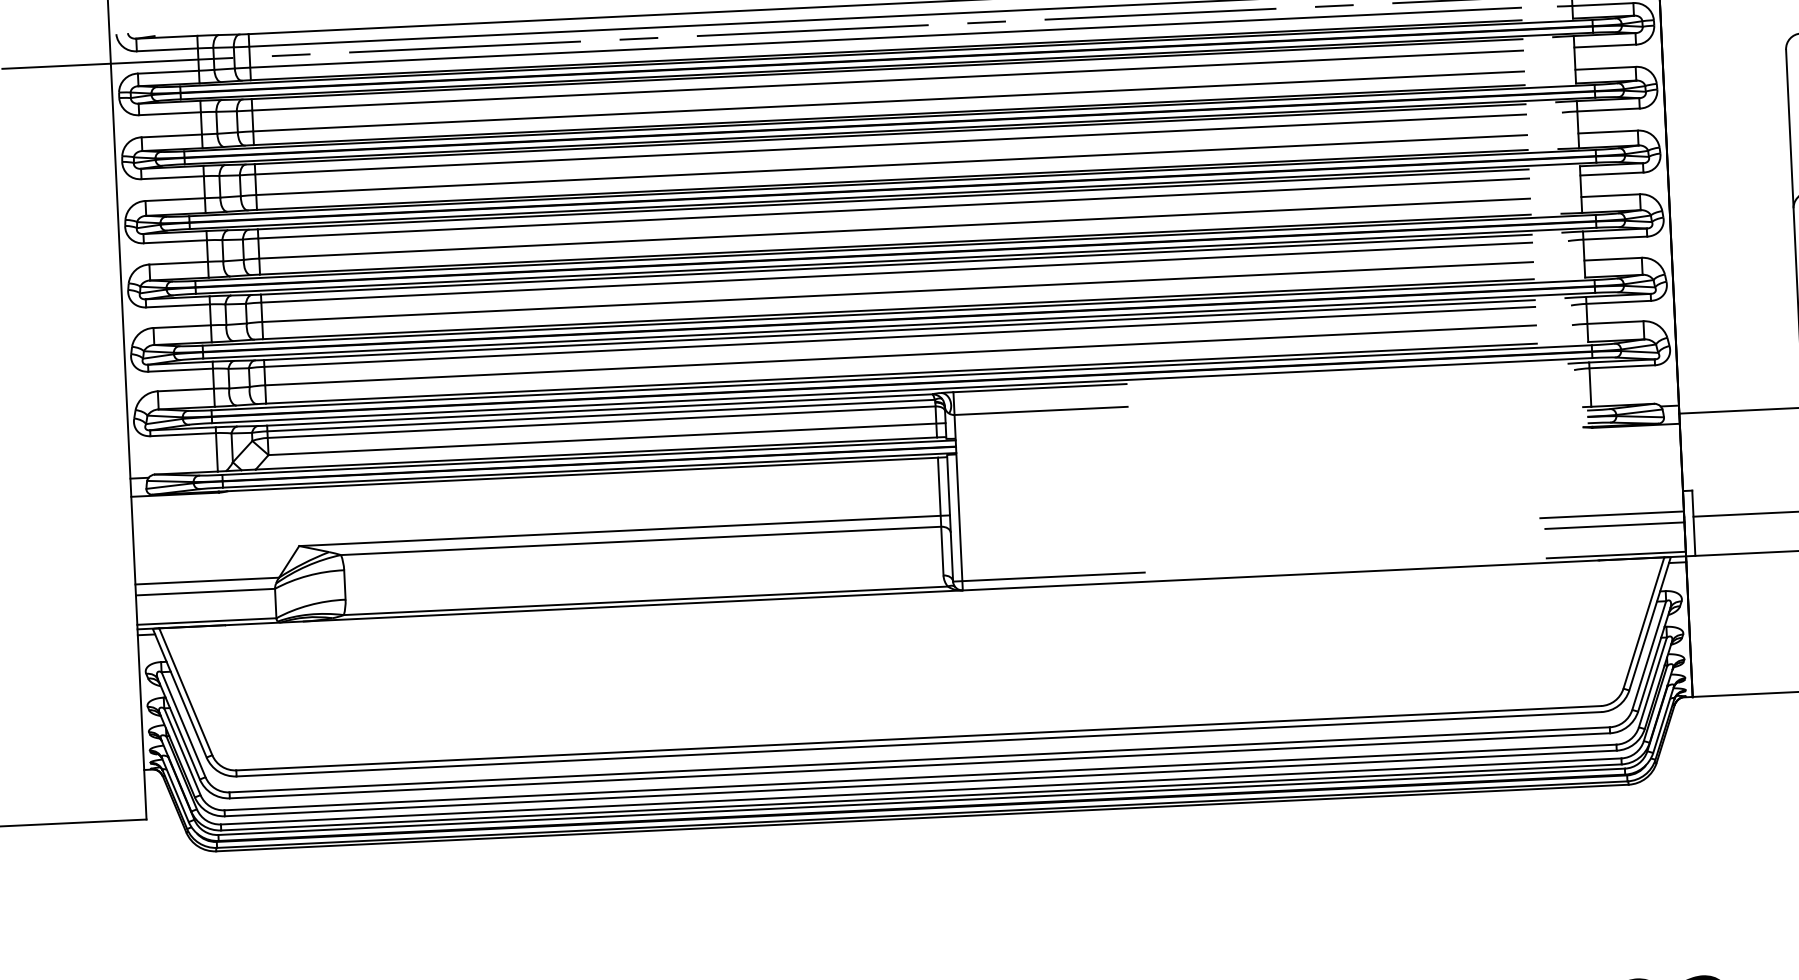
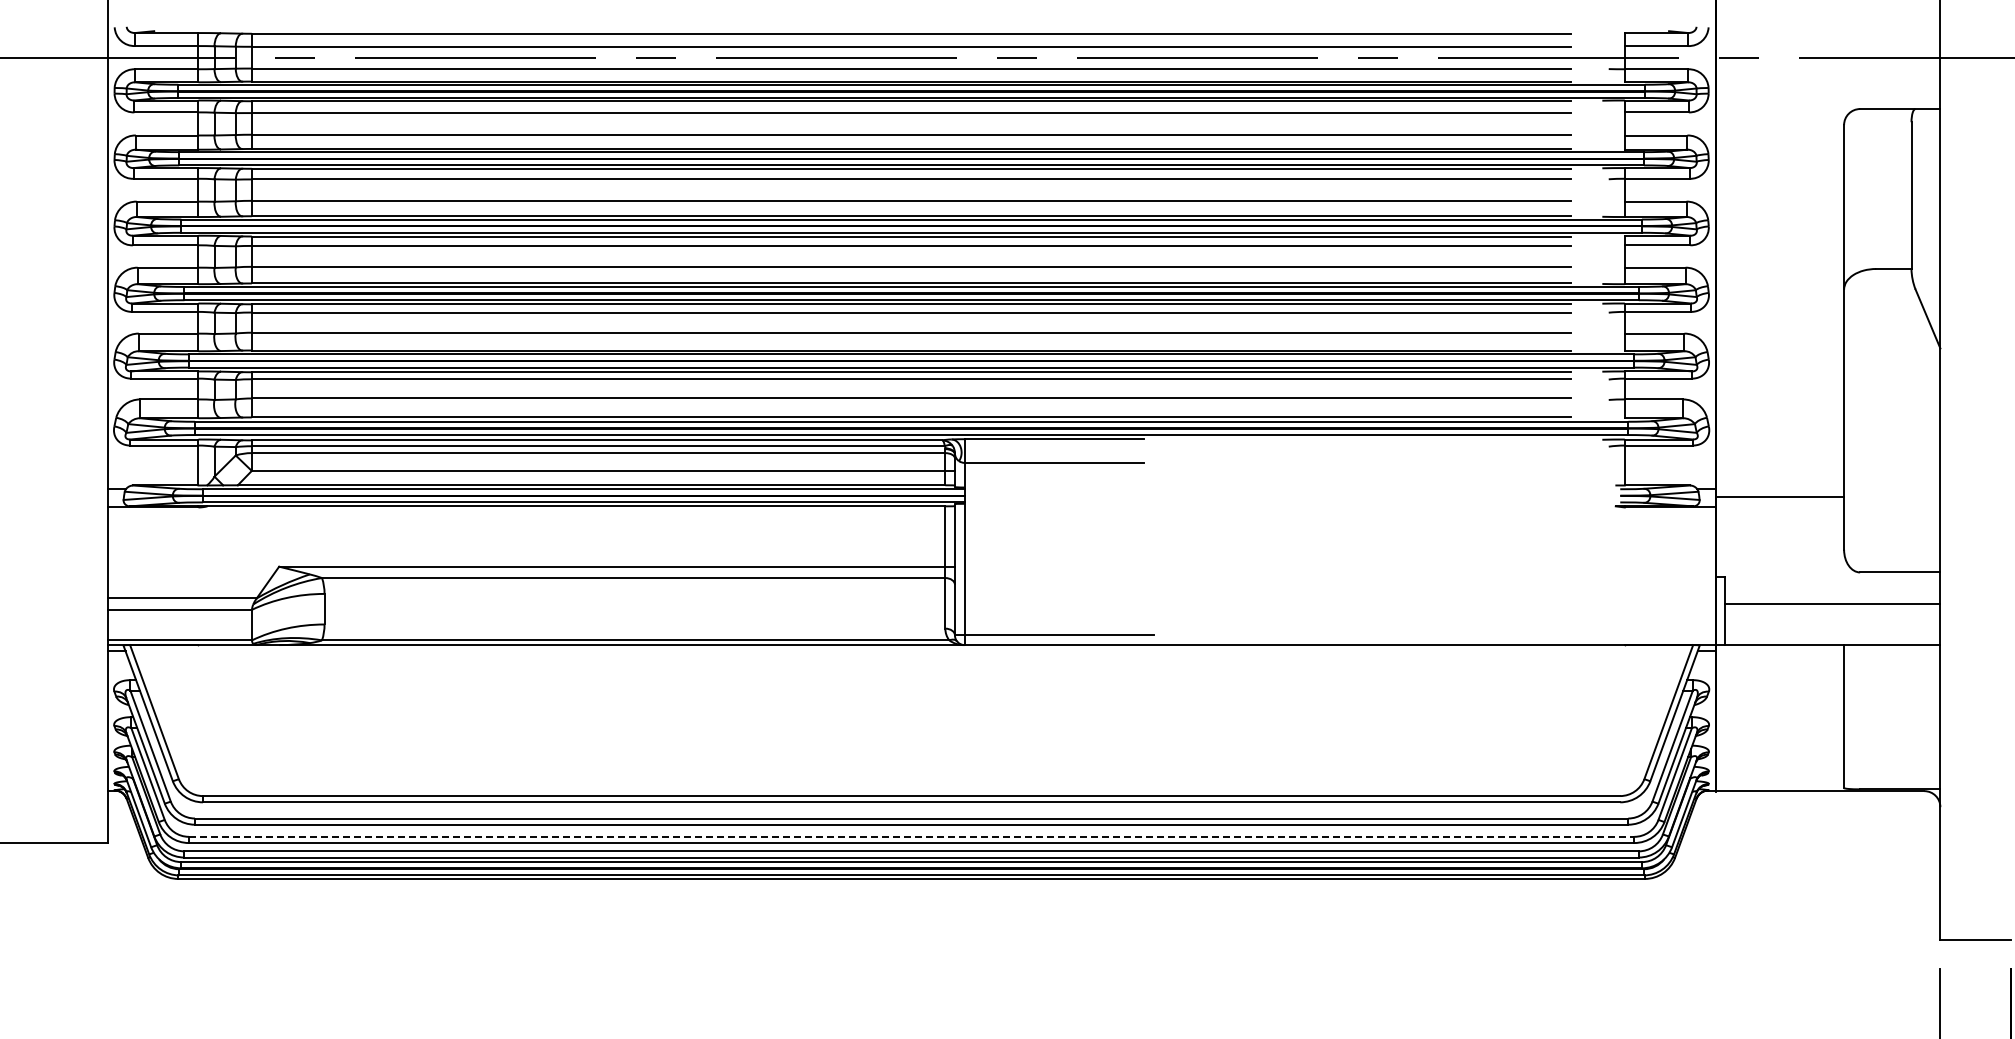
line: (1611, 514) -> (1640, 598), removed
line: (1614, 525) -> (1643, 609), removed
line: (1616, 555) -> (1643, 640), removed
line: (920, 777) -> (911, 836), solid -> dashed

